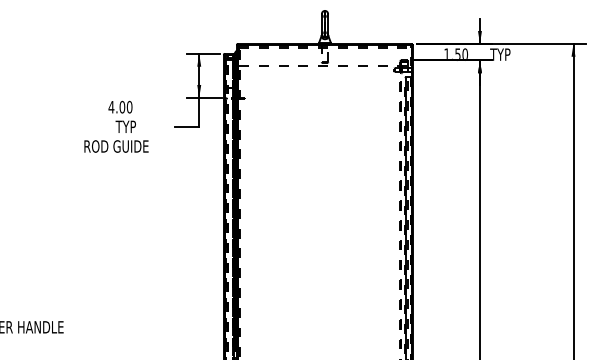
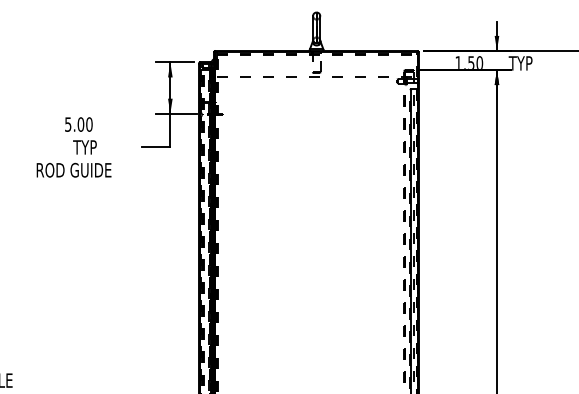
text: (111, 107) -> (68, 124), 4.00 -> 5.00

